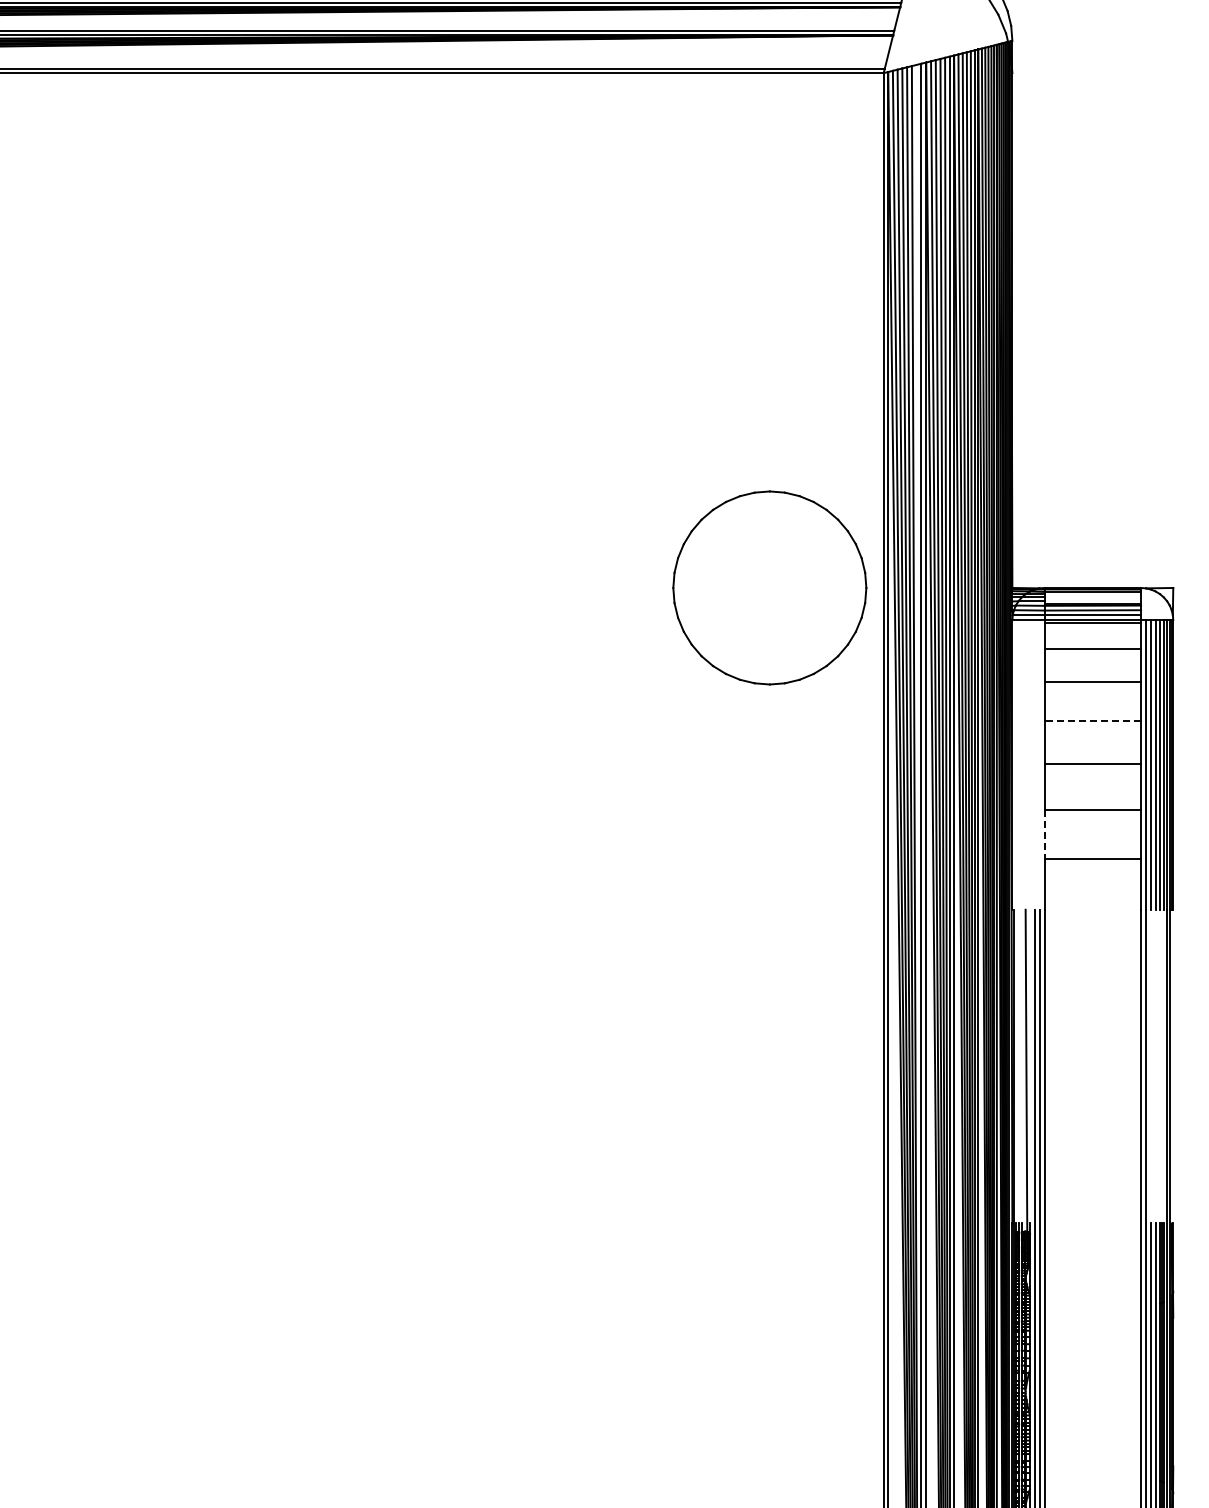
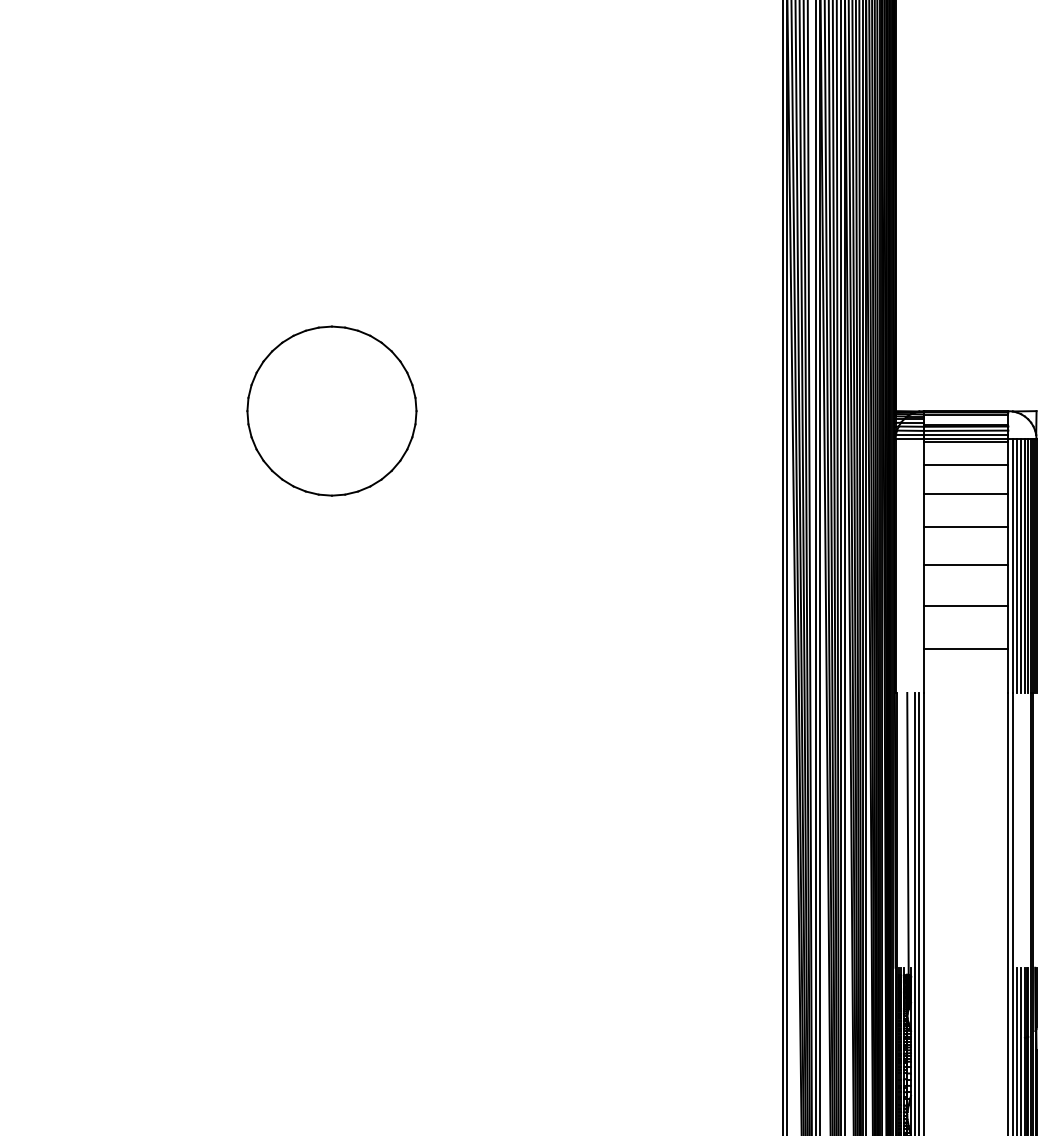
part: (769, 587) -> (331, 410), moved
line: (1092, 720) -> (965, 527), dashed -> solid
line: (1044, 834) -> (923, 627), dashed -> solid

